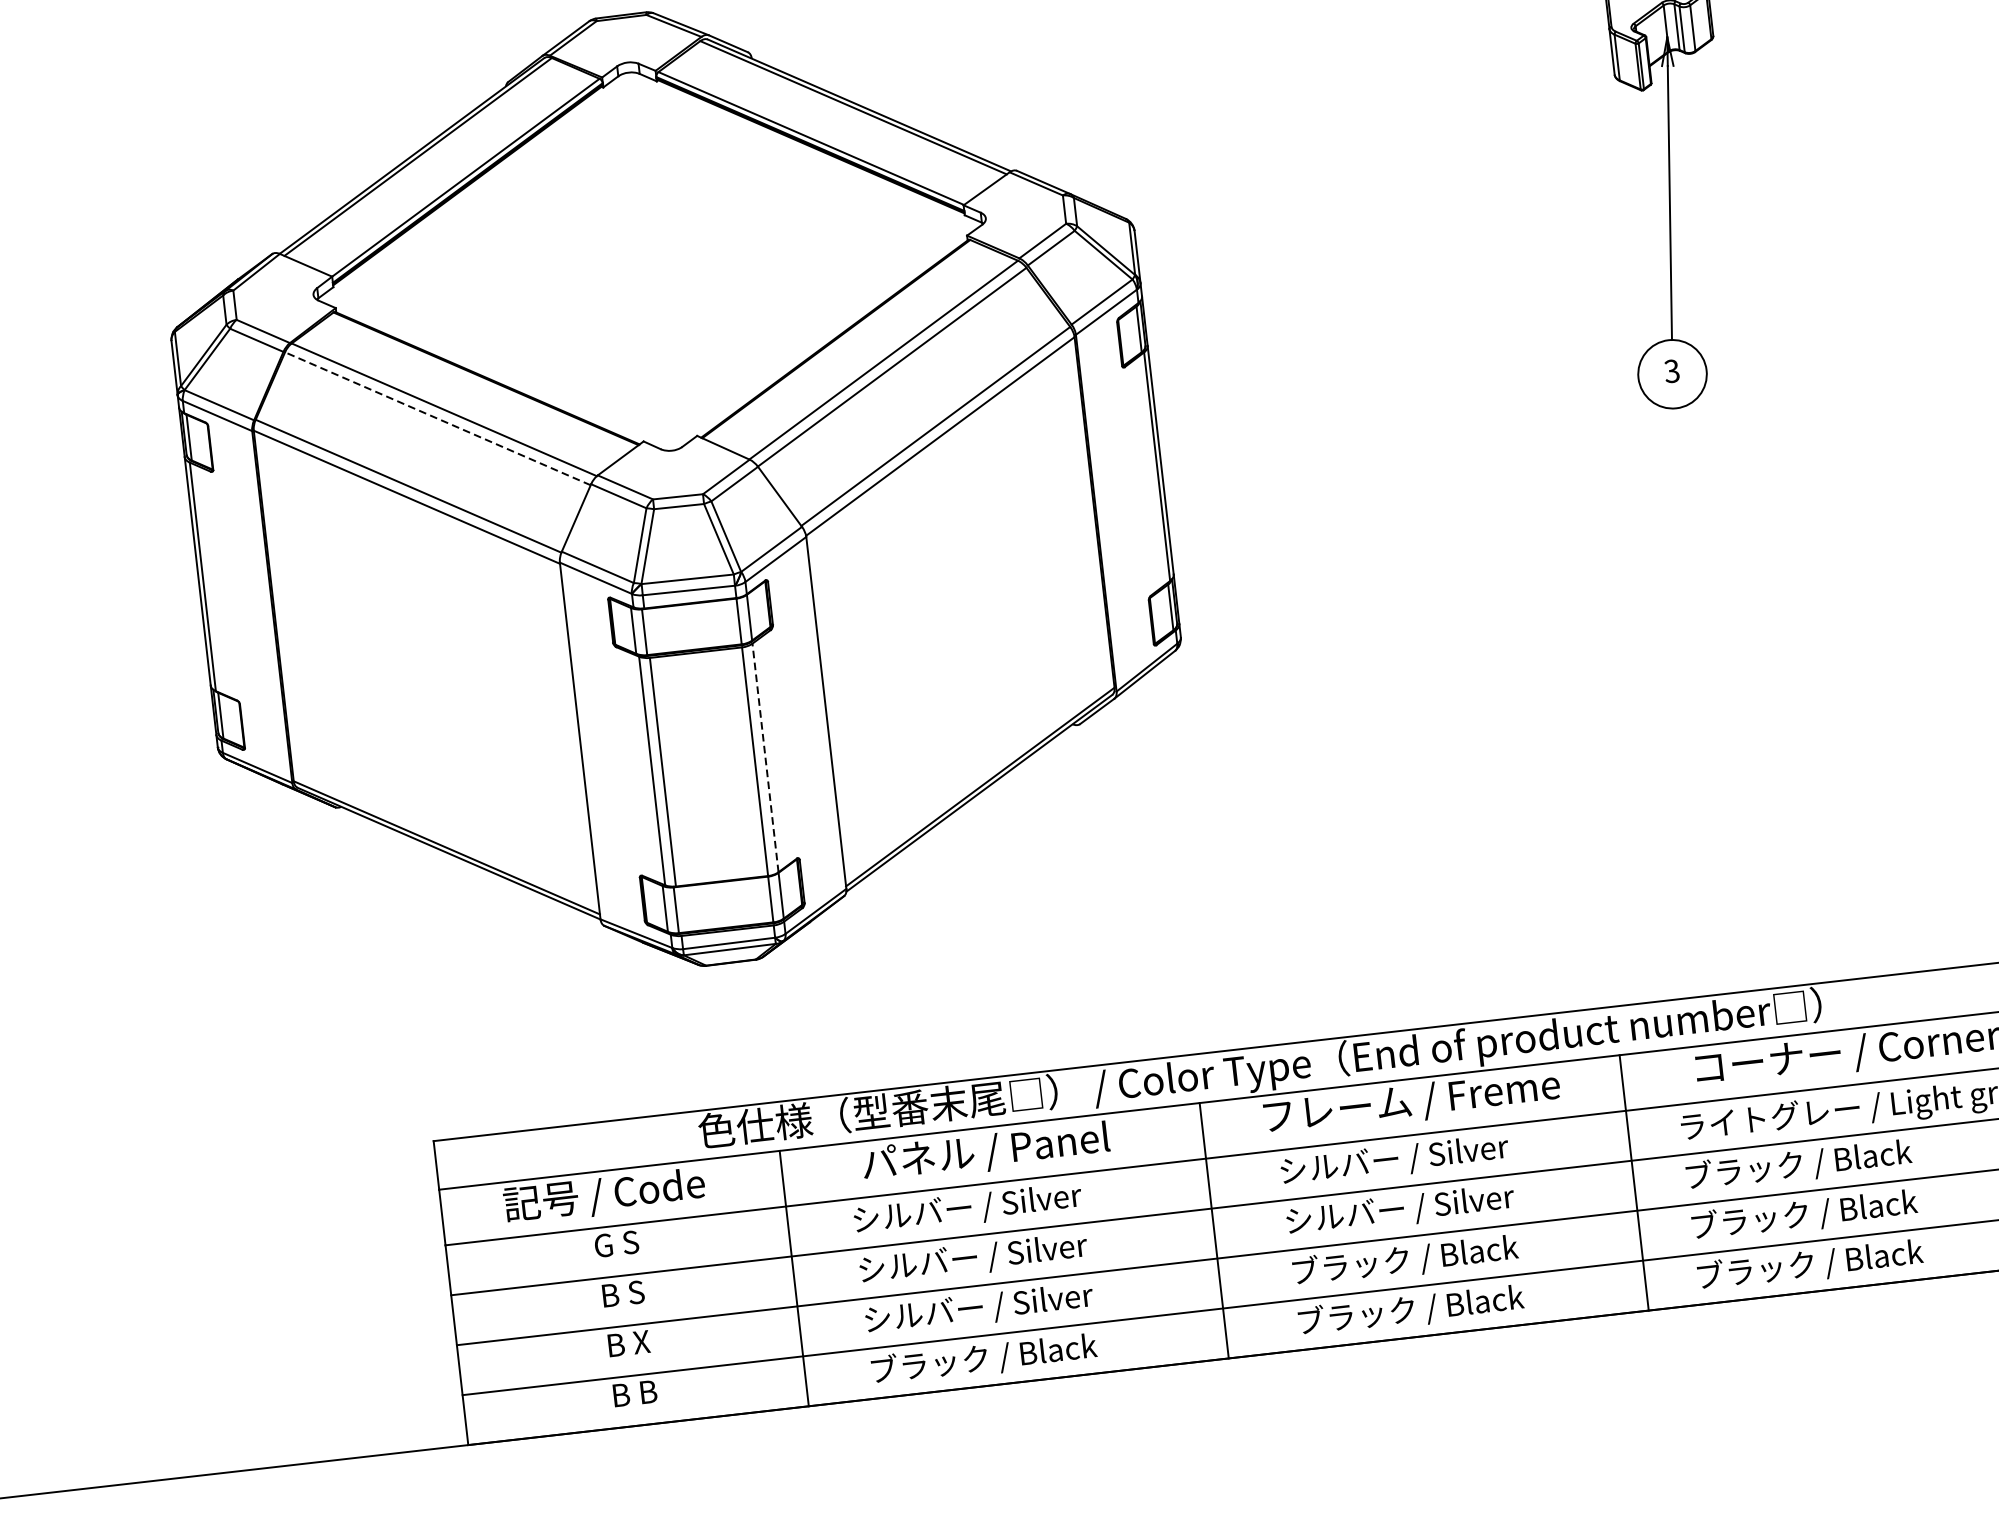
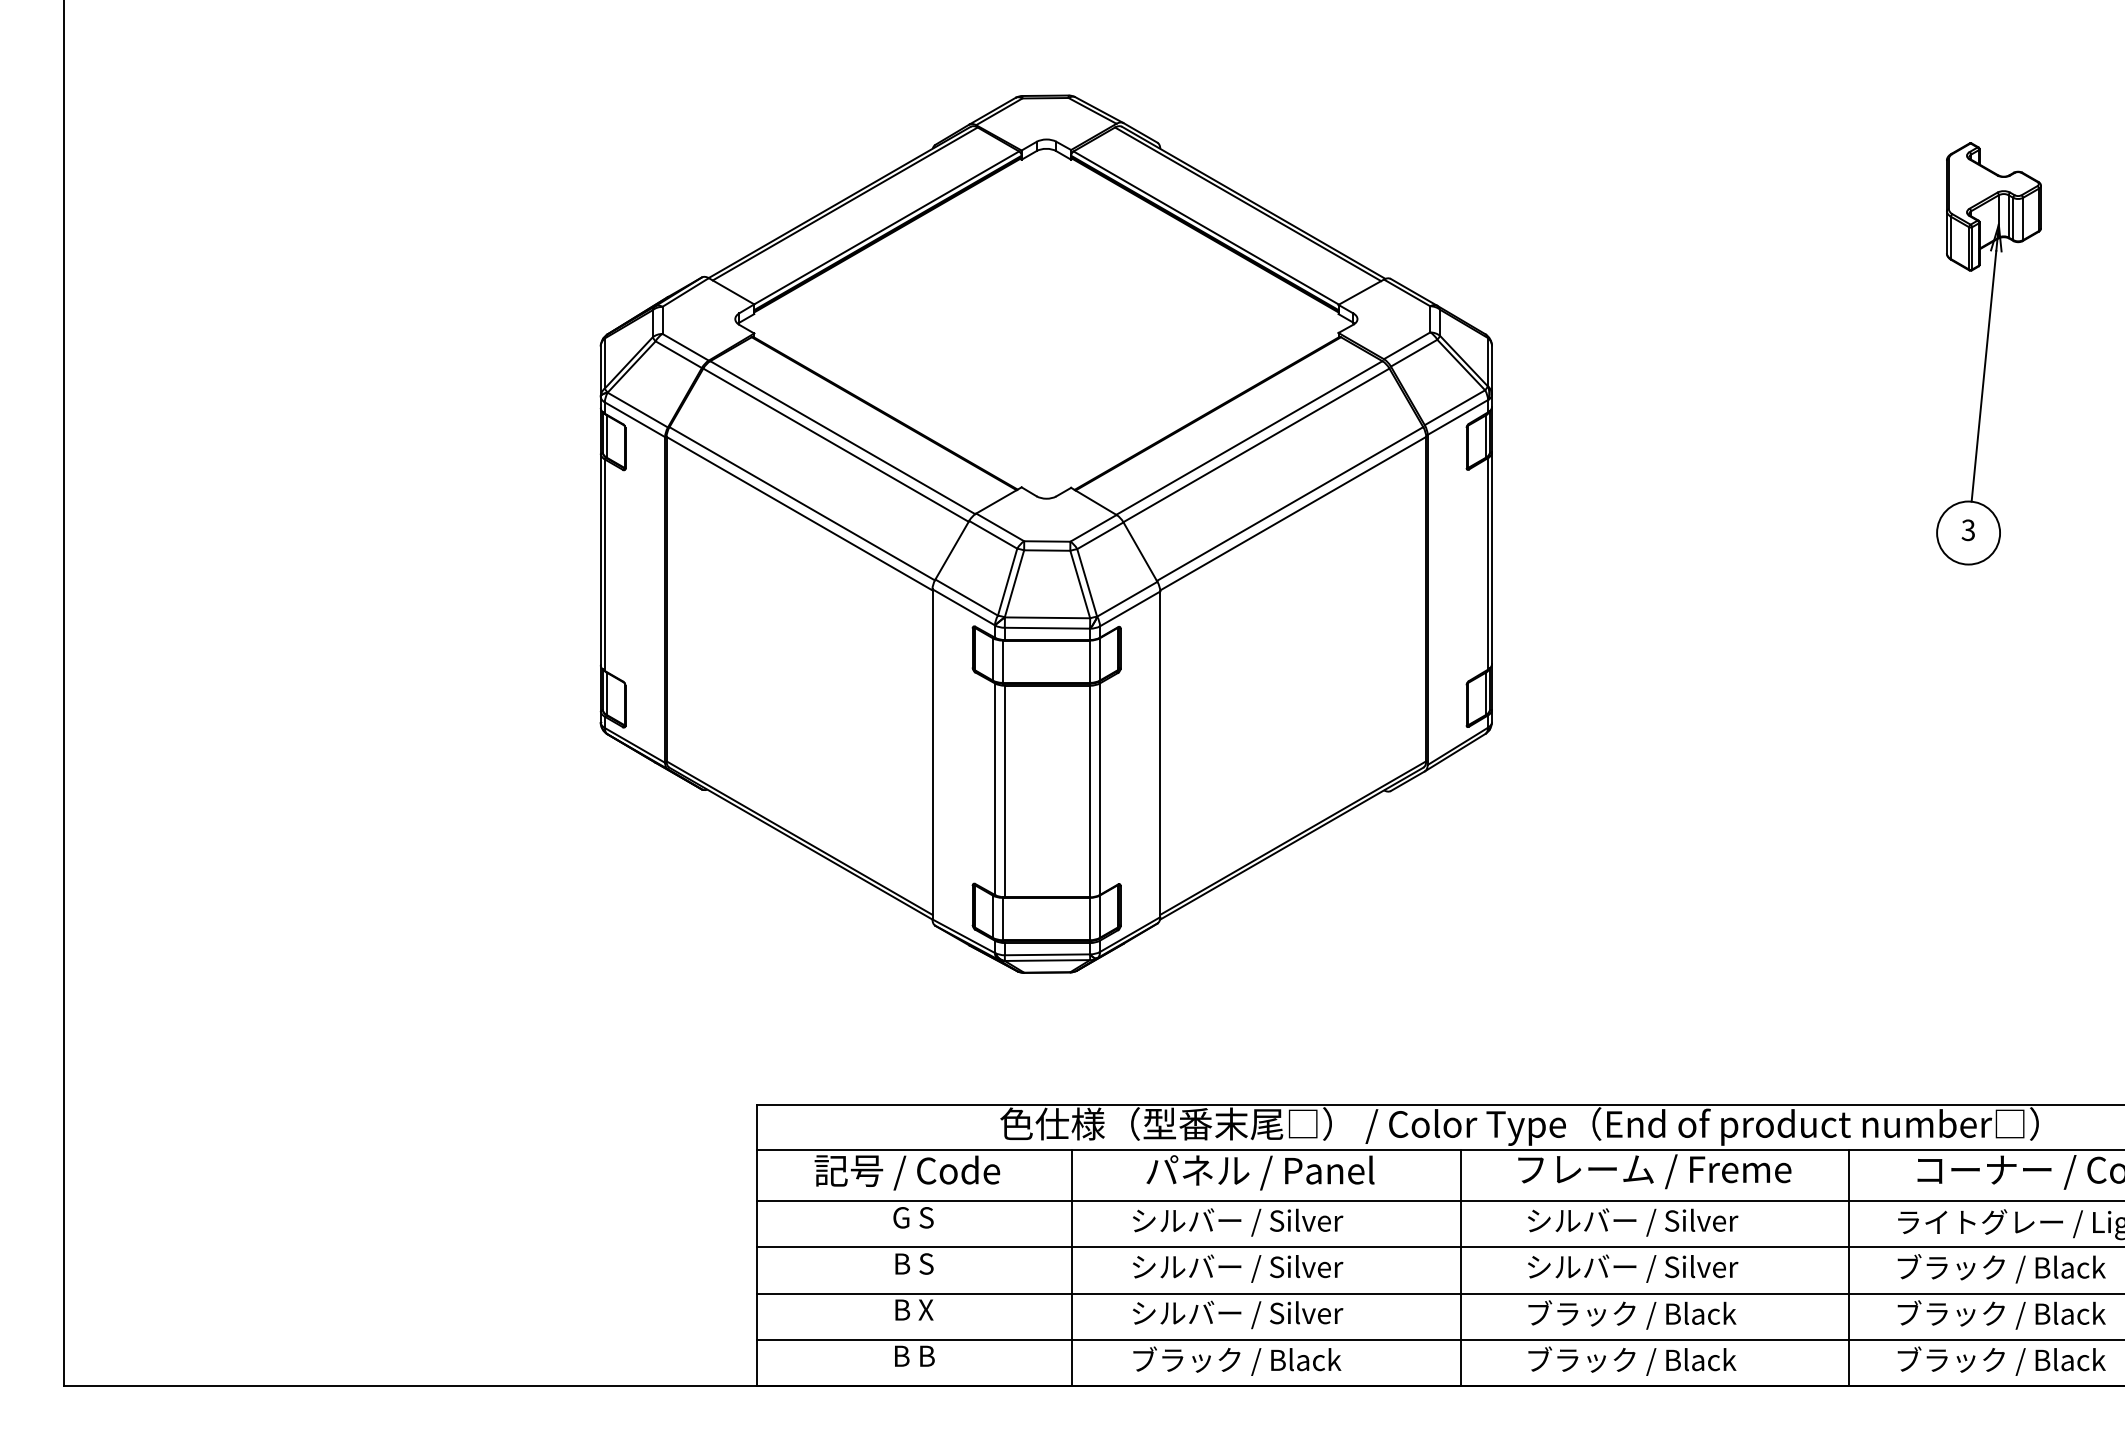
line: (437, 418) -> (835, 444), dashed -> solid
line: (766, 758) -> (1100, 789), dashed -> solid

